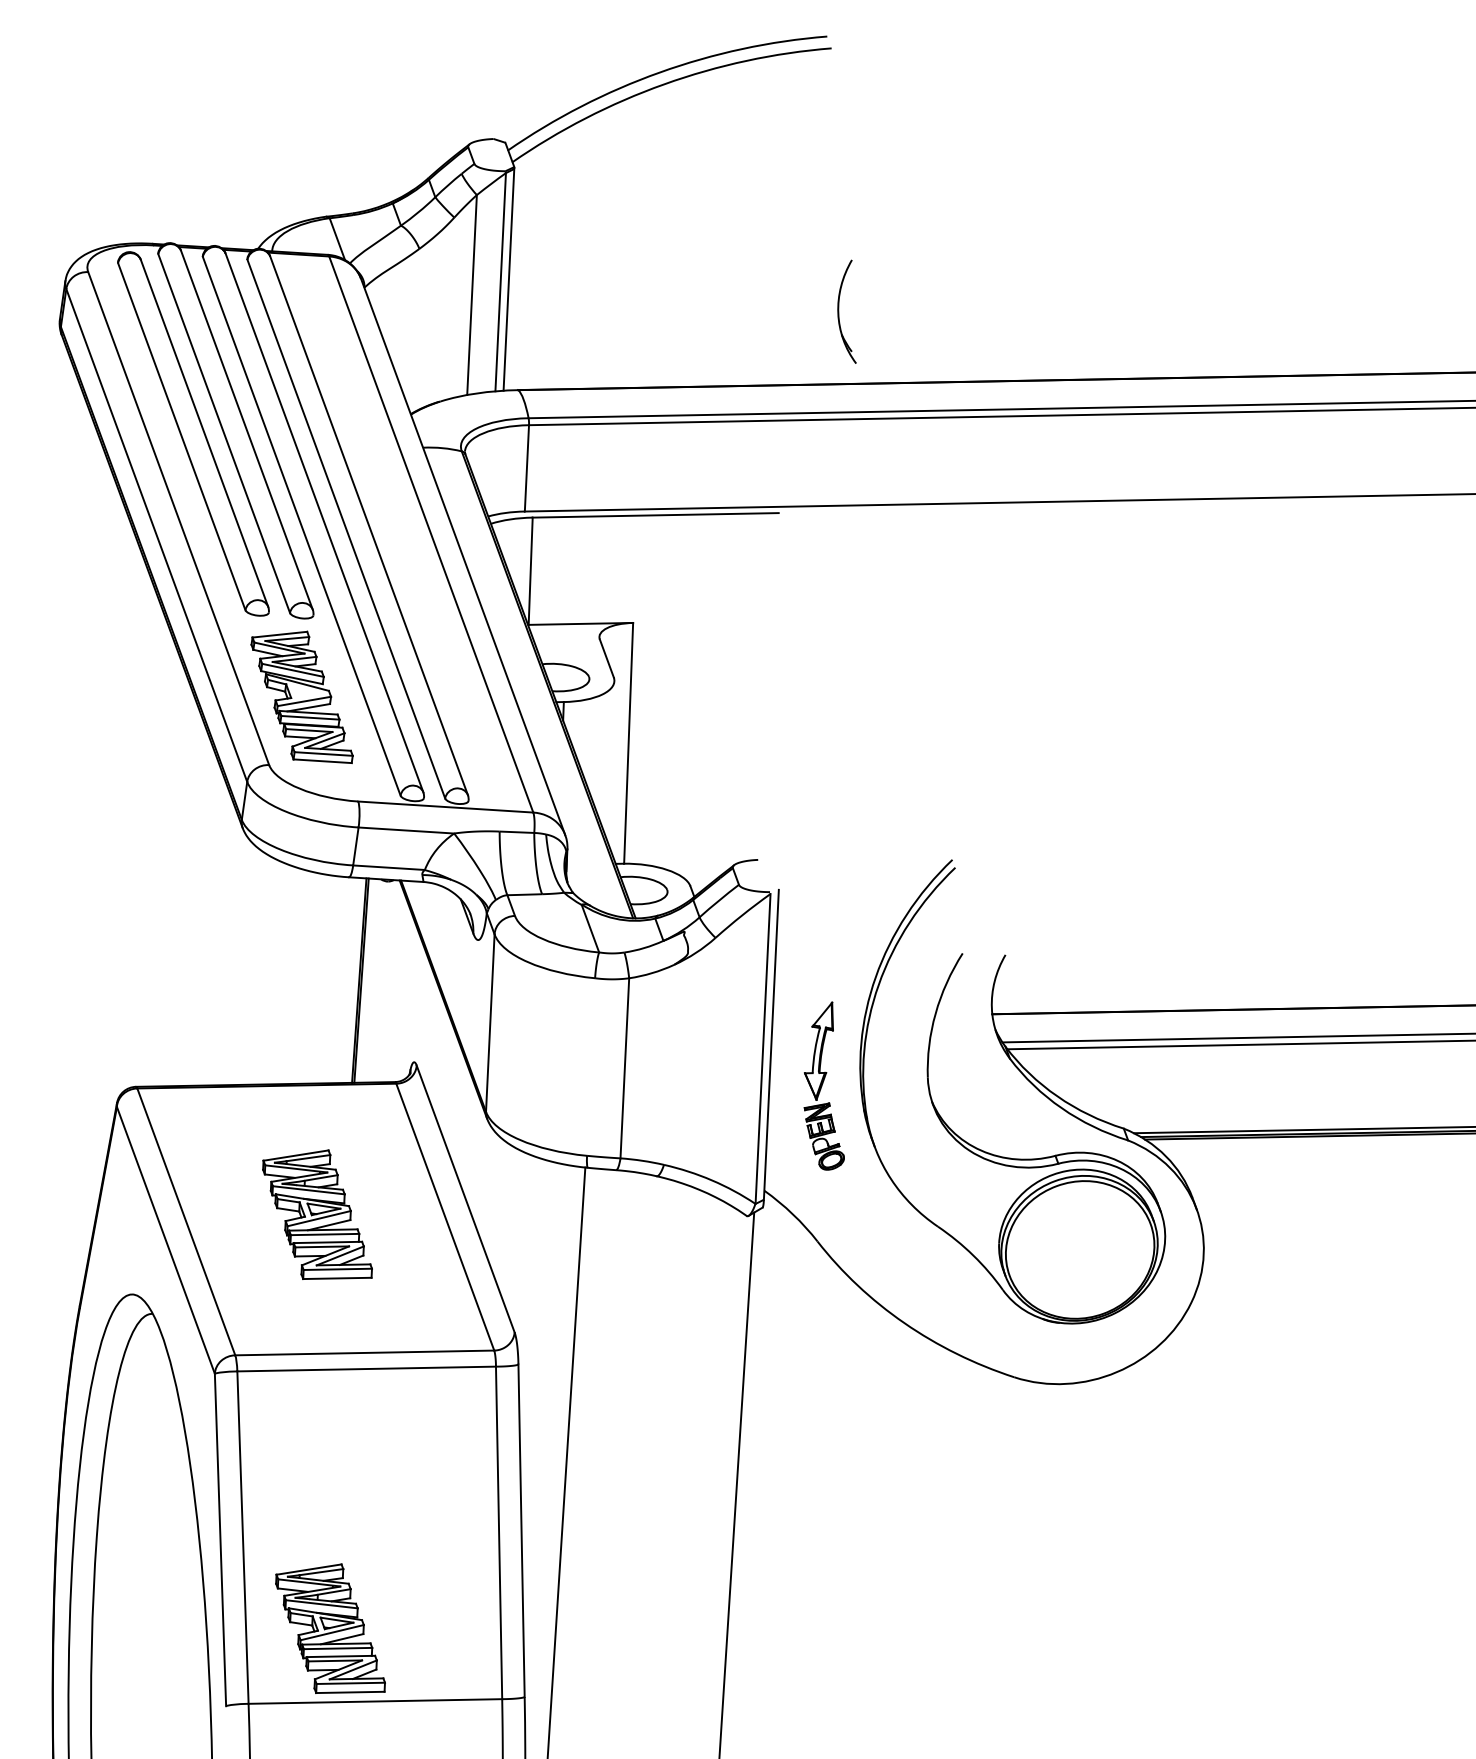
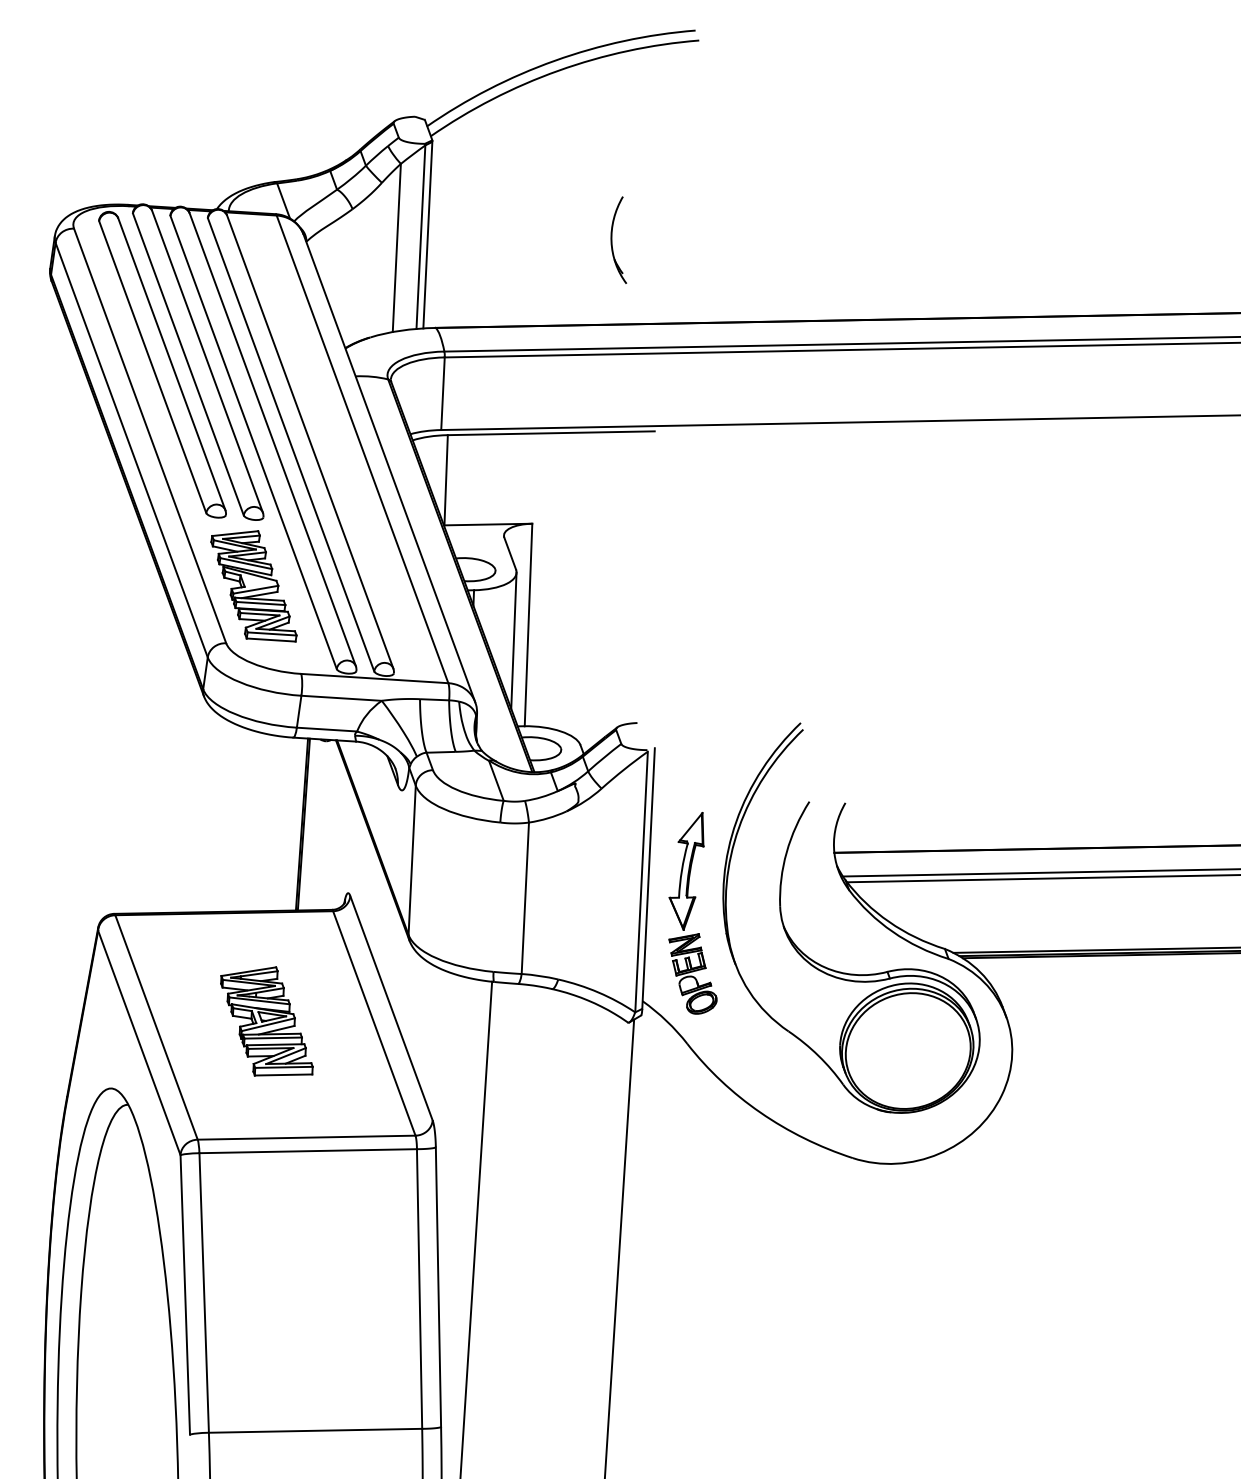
part: (839, 311) -> (612, 239), moved
line: (611, 762) -> (514, 641), added
part: (824, 1085) -> (693, 912), size x1.43
part: (330, 1628) -> (277, 1369), removed

